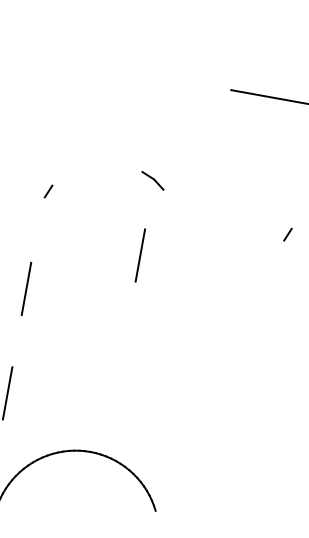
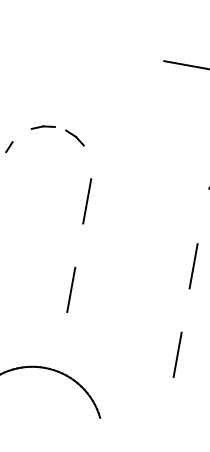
line: (88, 168) -> (43, 127), added
part: (152, 180) -> (74, 137), moved
line: (265, 331) -> (193, 265), added
line: (121, 359) -> (71, 289), added
line: (246, 436) -> (177, 354), added

